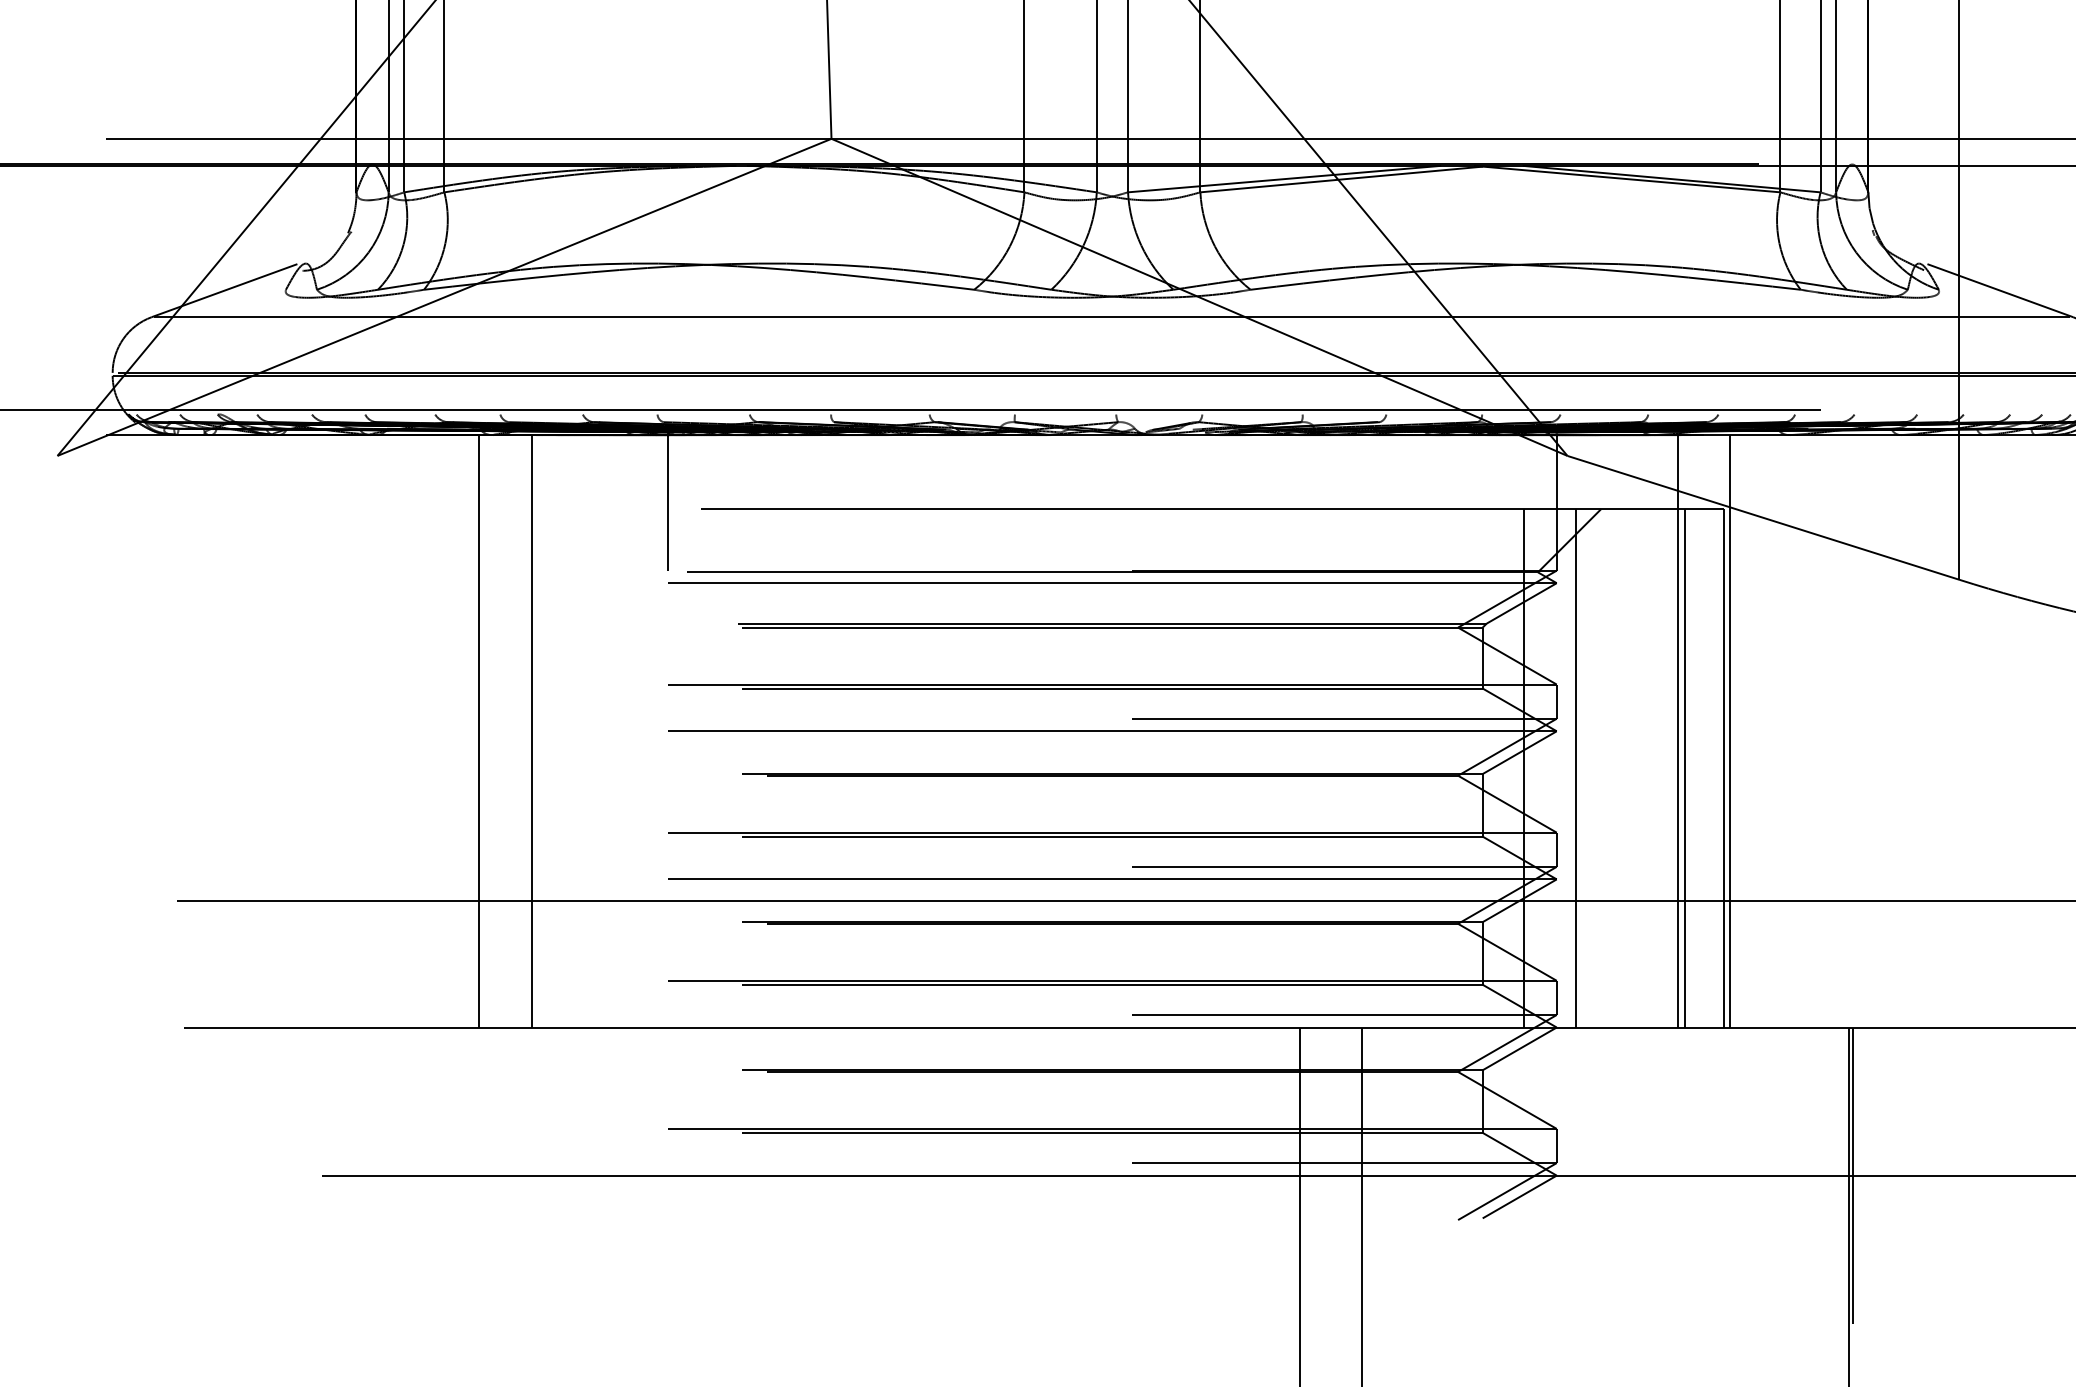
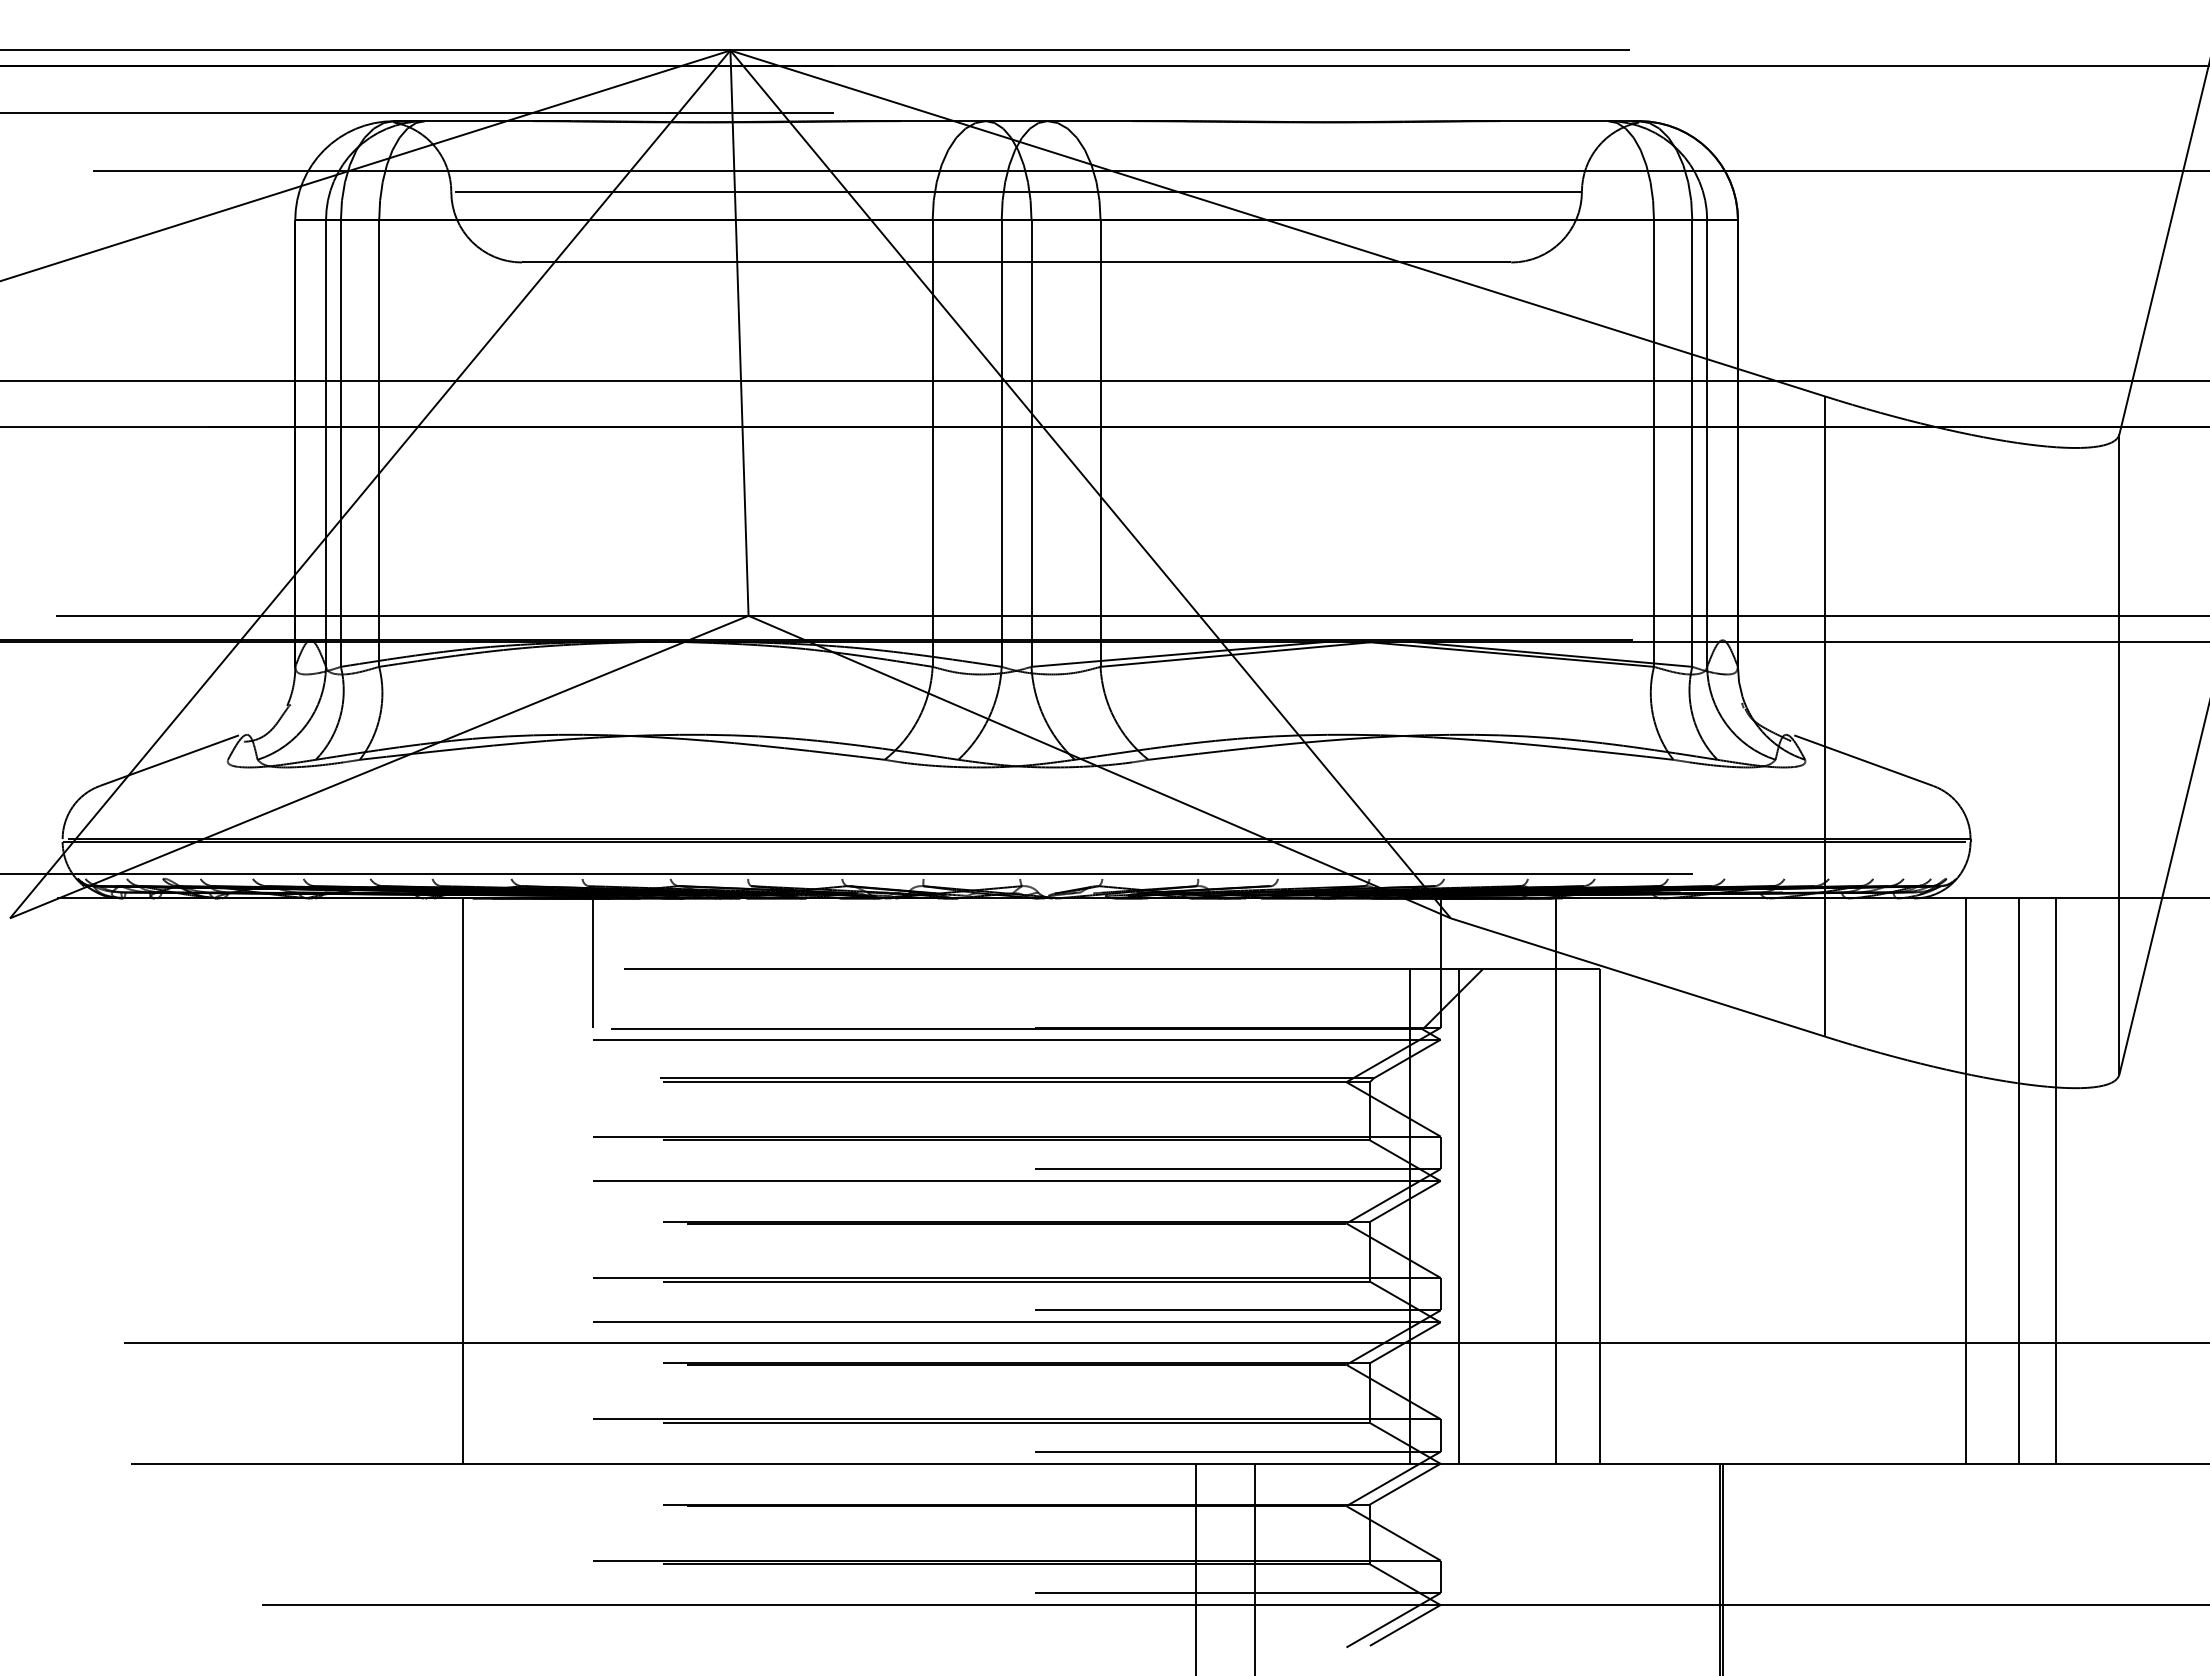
line: (1112, 316) -> (1016, 785), removed
line: (479, 730) -> (412, 1180), removed
line: (1730, 730) -> (1606, 1180), removed
line: (1685, 768) -> (1563, 1216), removed

